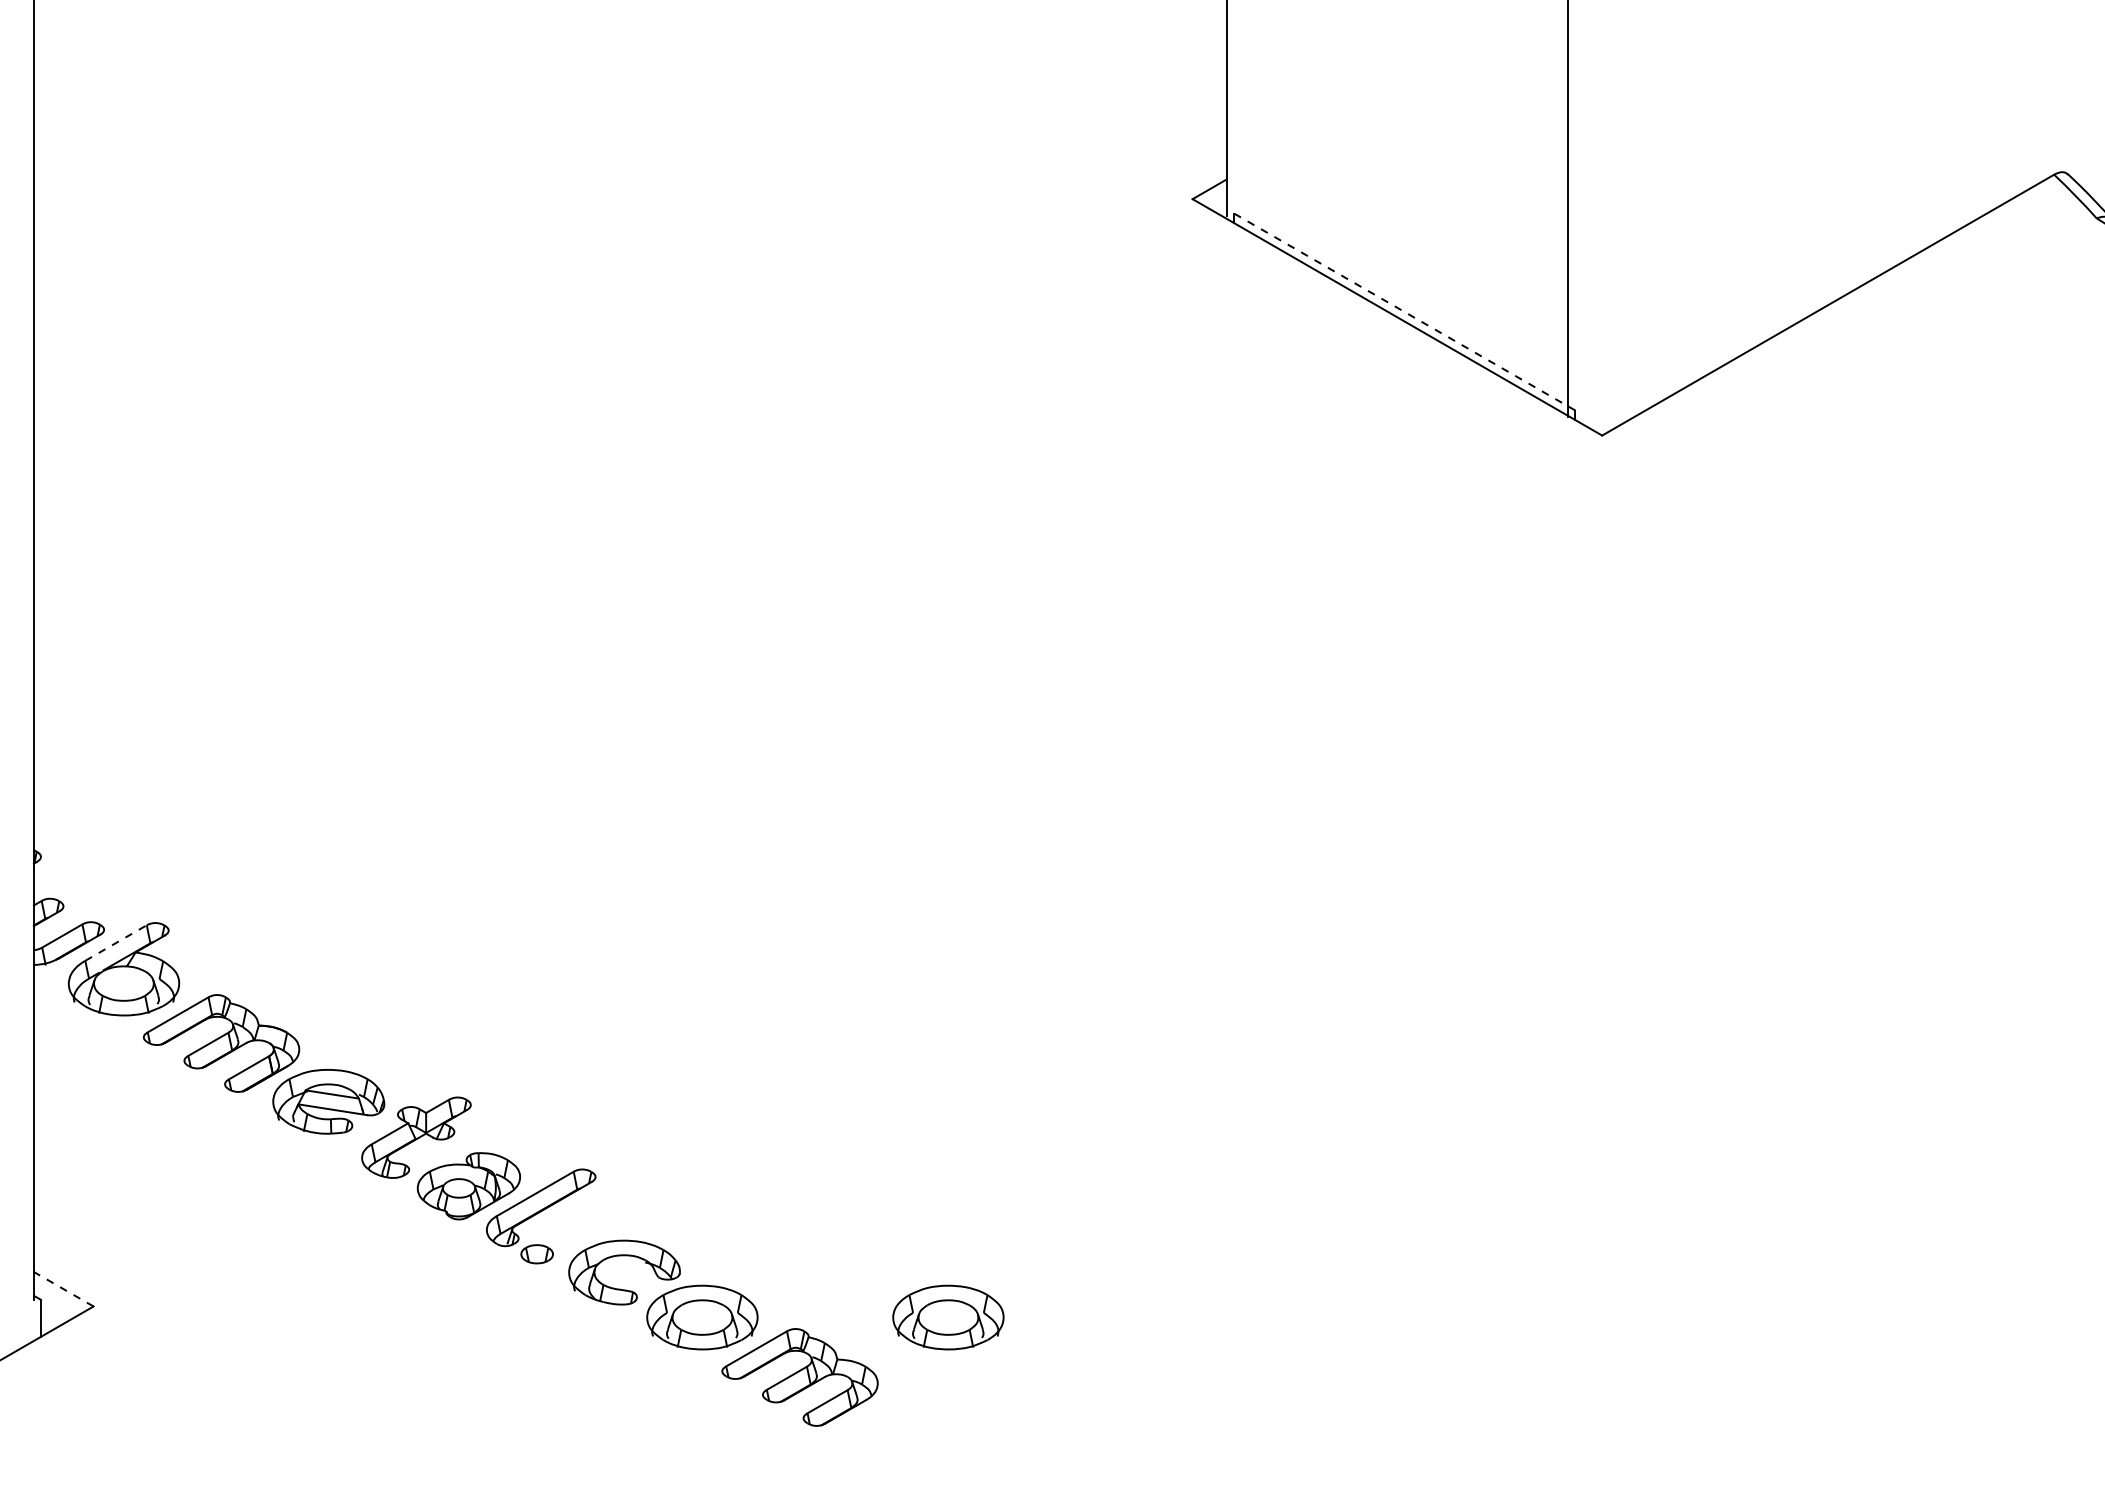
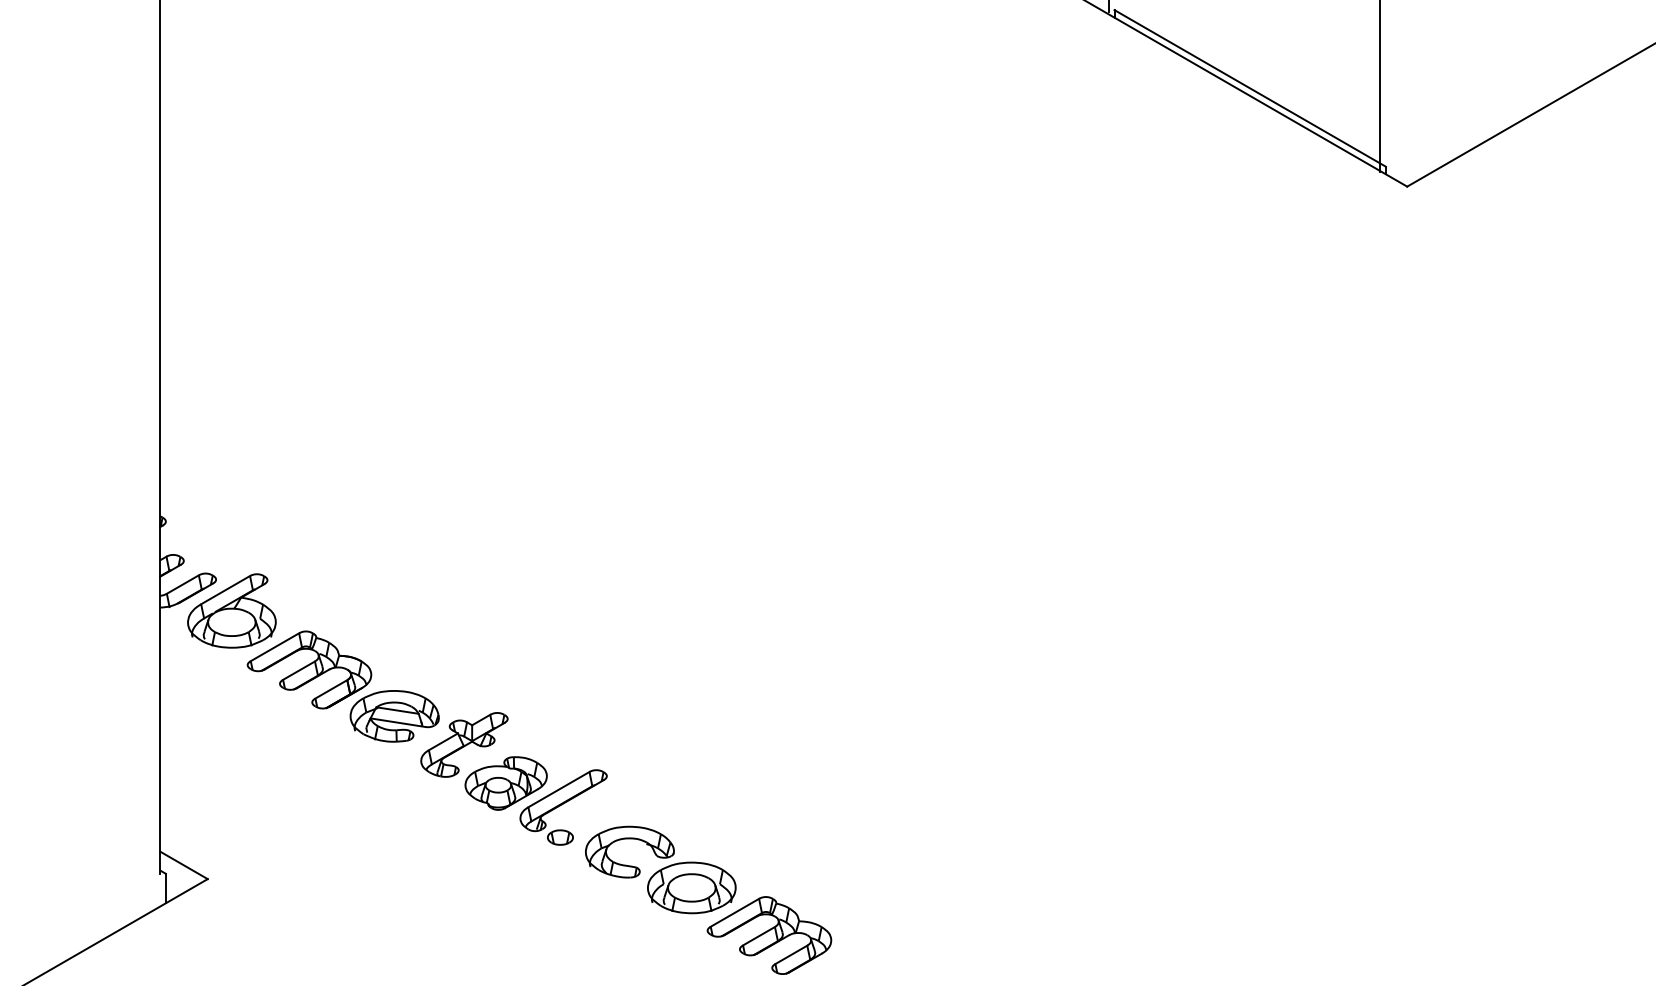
line: (1404, 311) -> (1250, 87), dashed -> solid
line: (116, 943) -> (225, 590), dashed -> solid
line: (63, 1289) -> (183, 865), dashed -> solid
part: (948, 1317) -> (887, 887), removed

